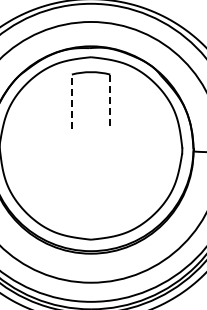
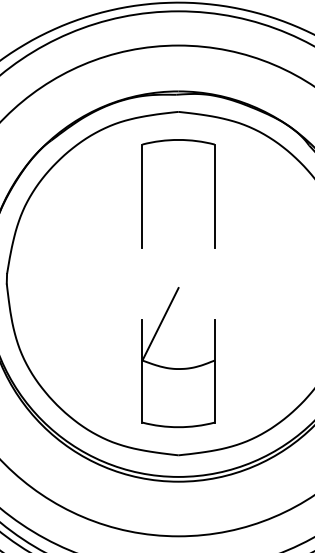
line: (71, 101) -> (141, 195), dashed -> solid
line: (110, 102) -> (215, 197), dashed -> solid
part: (90, 187) -> (177, 357), added

